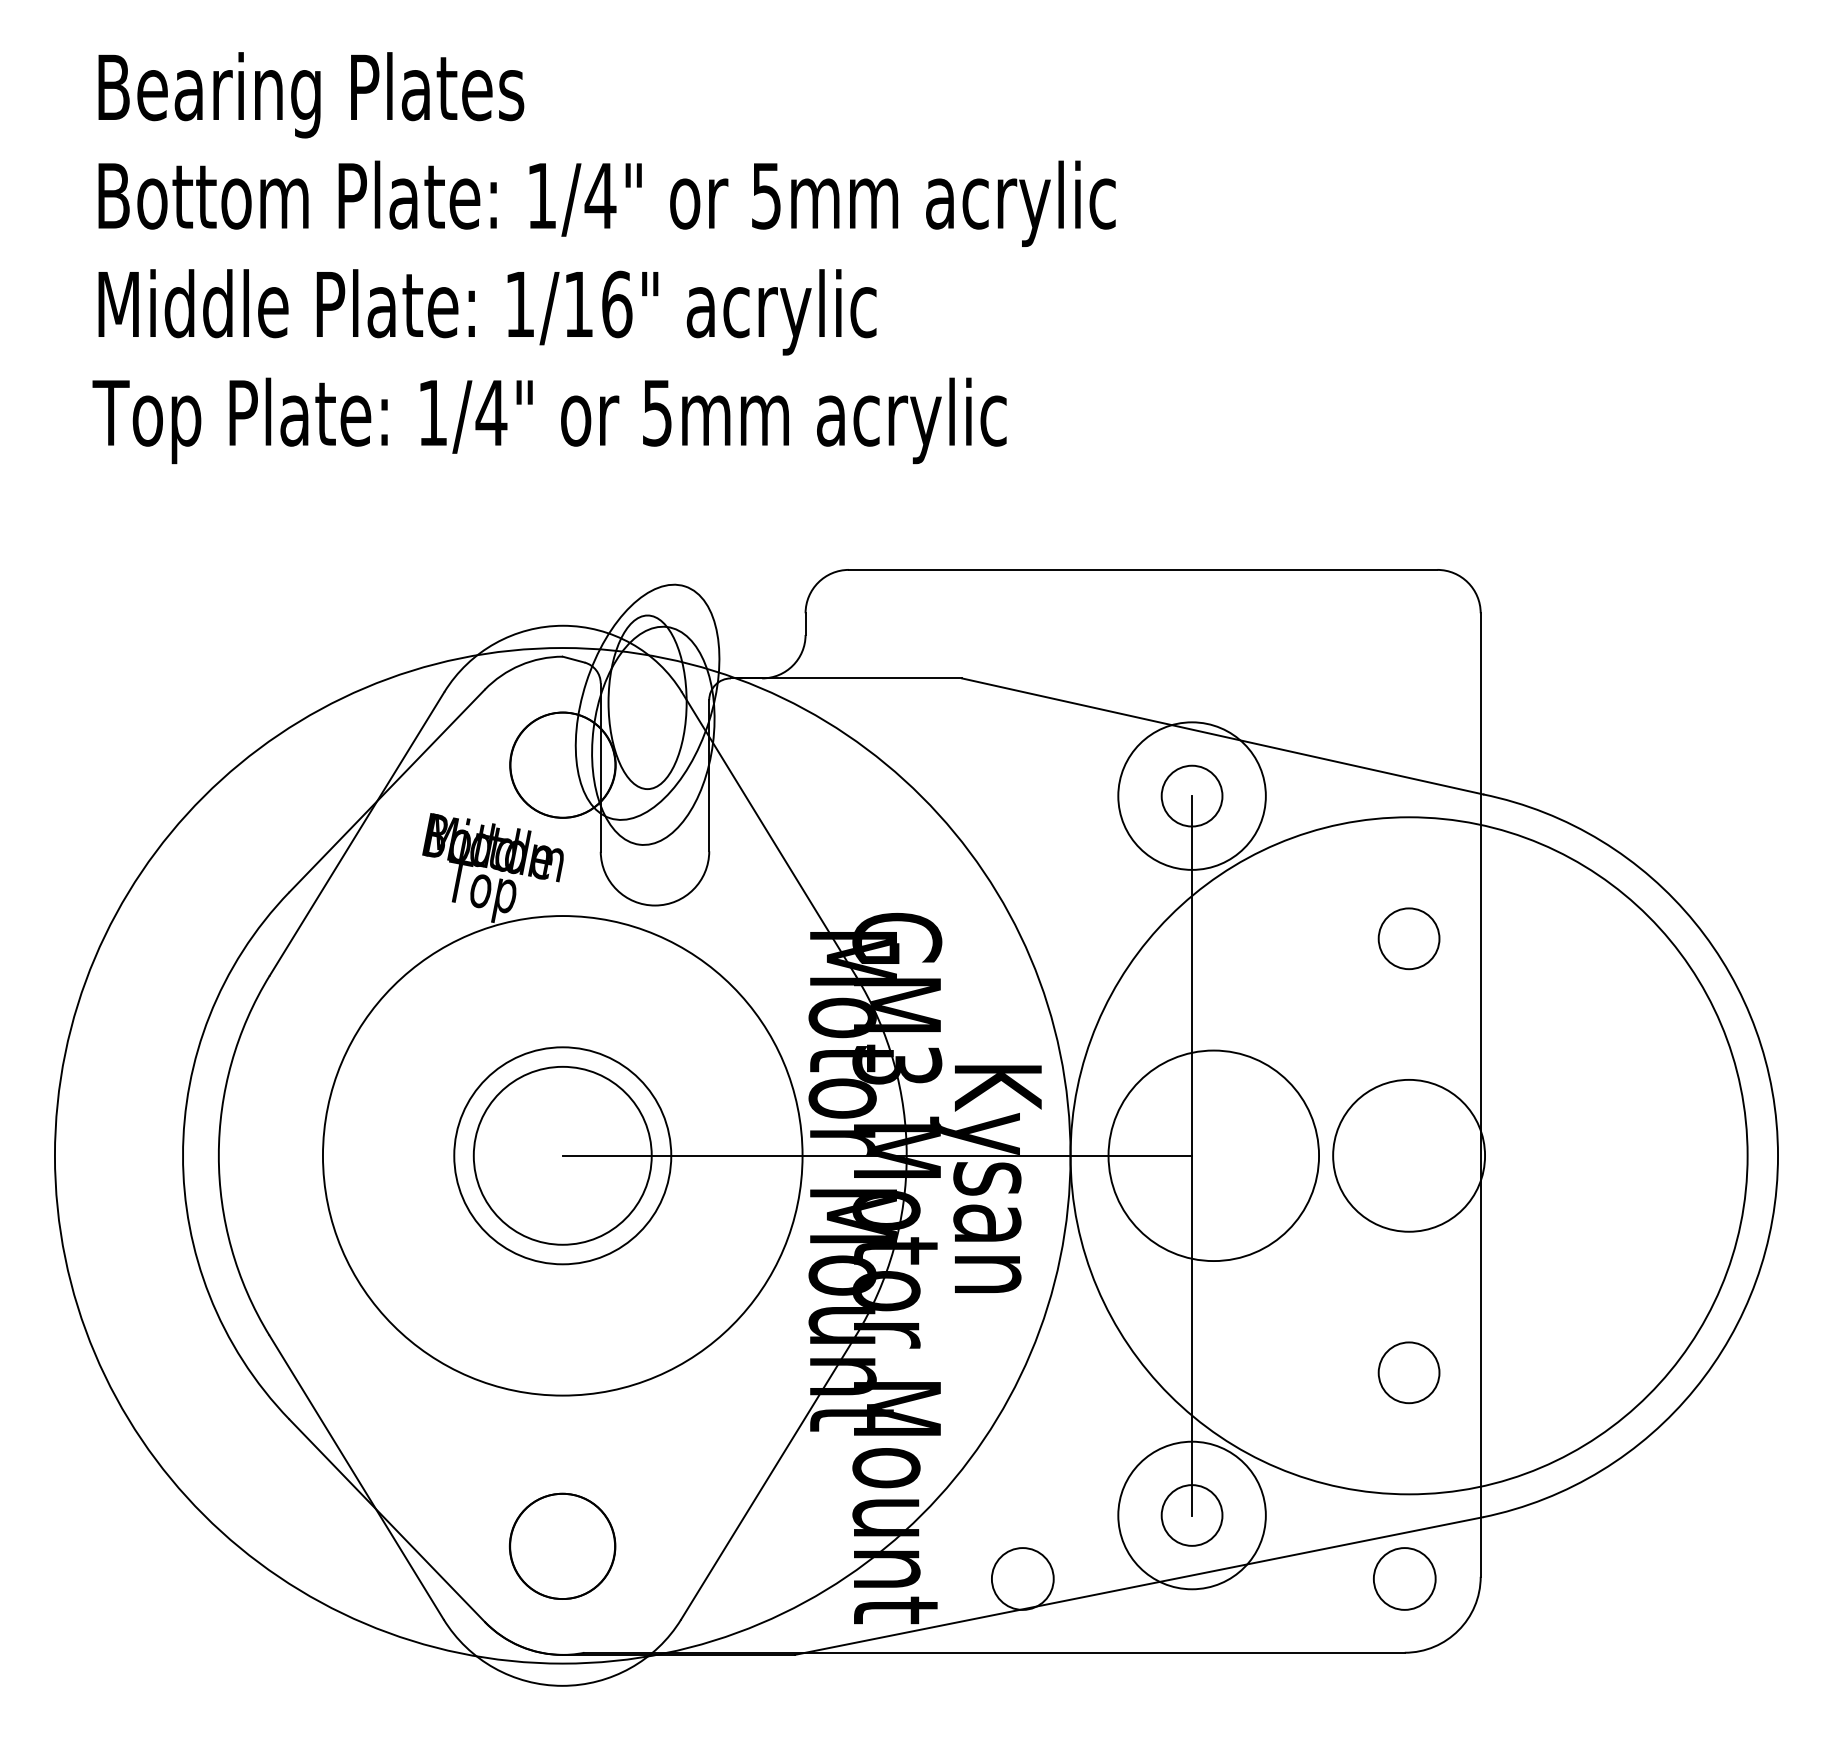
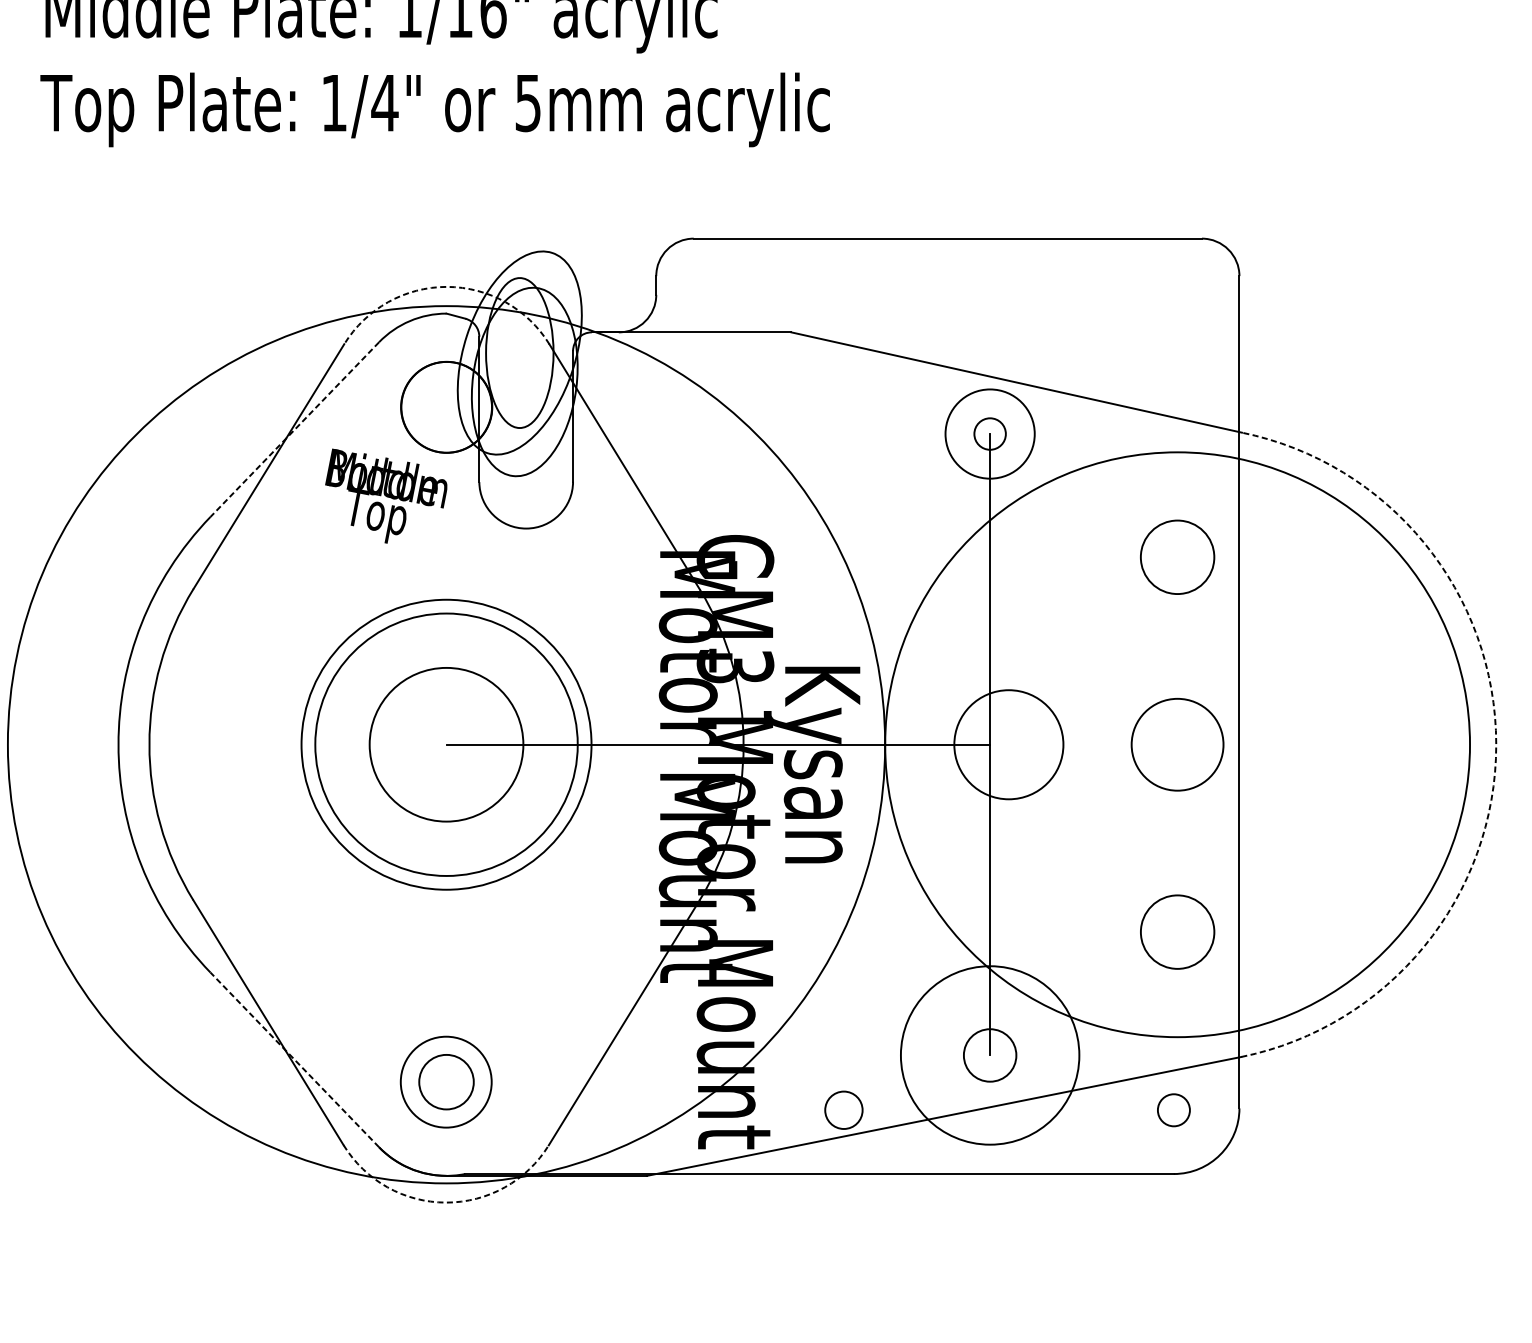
arc: (563, 625) -> (447, 286), solid -> dashed
line: (387, 790) -> (295, 429), solid -> dashed
circle: (1191, 795) -> (989, 433), size x0.6
circle: (1191, 795) -> (989, 433), size x0.7
circle: (1408, 938) -> (1177, 557), size x1.4
circle: (562, 1155) -> (446, 744), size x0.7
circle: (562, 1155) -> (446, 744), size x1.4
circle: (1213, 1155) -> (1008, 744), size x0.6
circle: (1409, 1155) -> (1177, 744), size x0.7
arc: (1778, 1155) -> (1496, 744), solid -> dashed
circle: (1408, 1372) -> (1177, 931), size x1.4
circle: (1191, 1515) -> (989, 1055), size x1.4
line: (387, 1520) -> (295, 1059), solid -> dashed
circle: (562, 1546) -> (446, 1082), size x0.6
circle: (1022, 1578) -> (843, 1109), size x0.7
circle: (1404, 1578) -> (1173, 1109), size x0.6
arc: (562, 1685) -> (446, 1202), solid -> dashed

